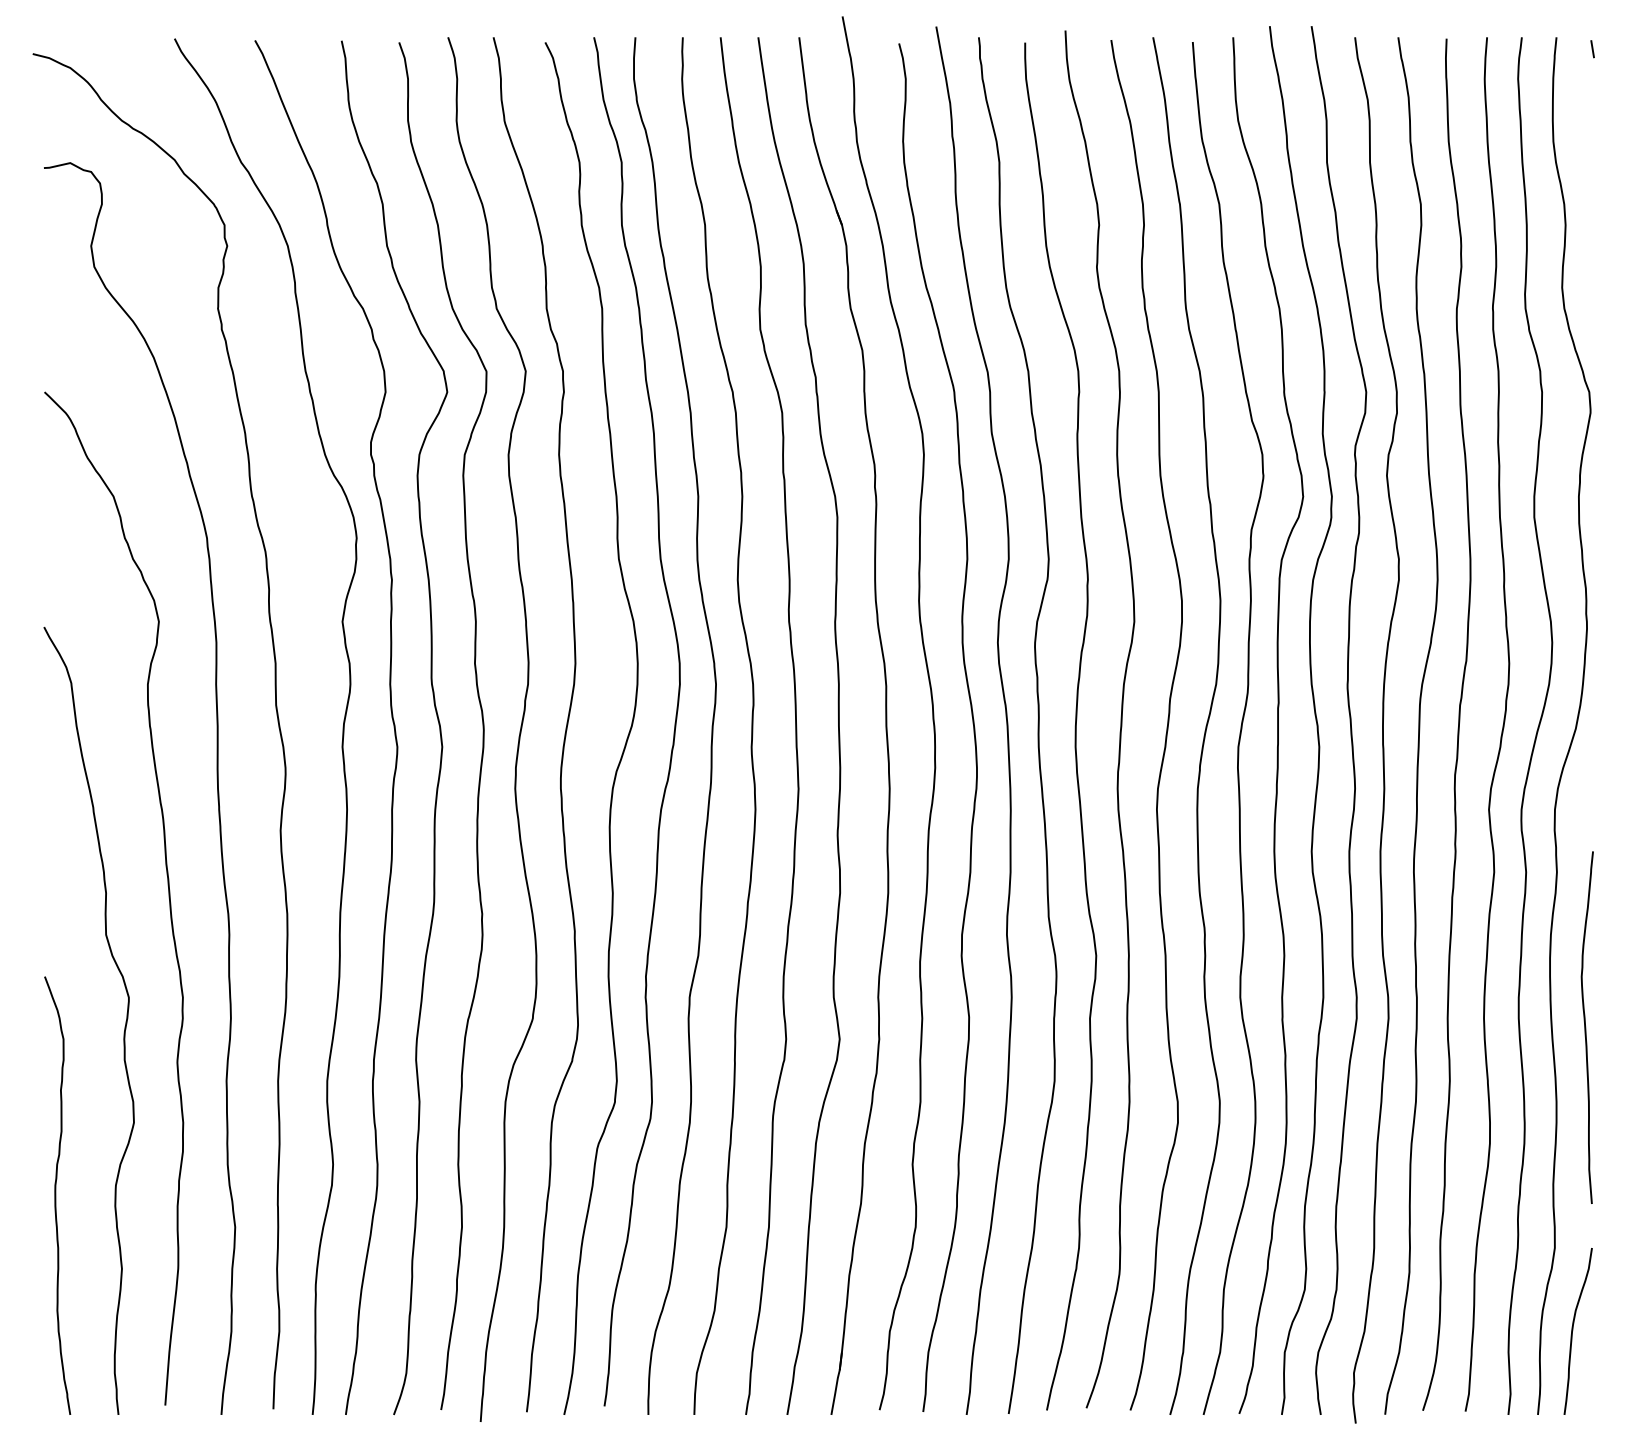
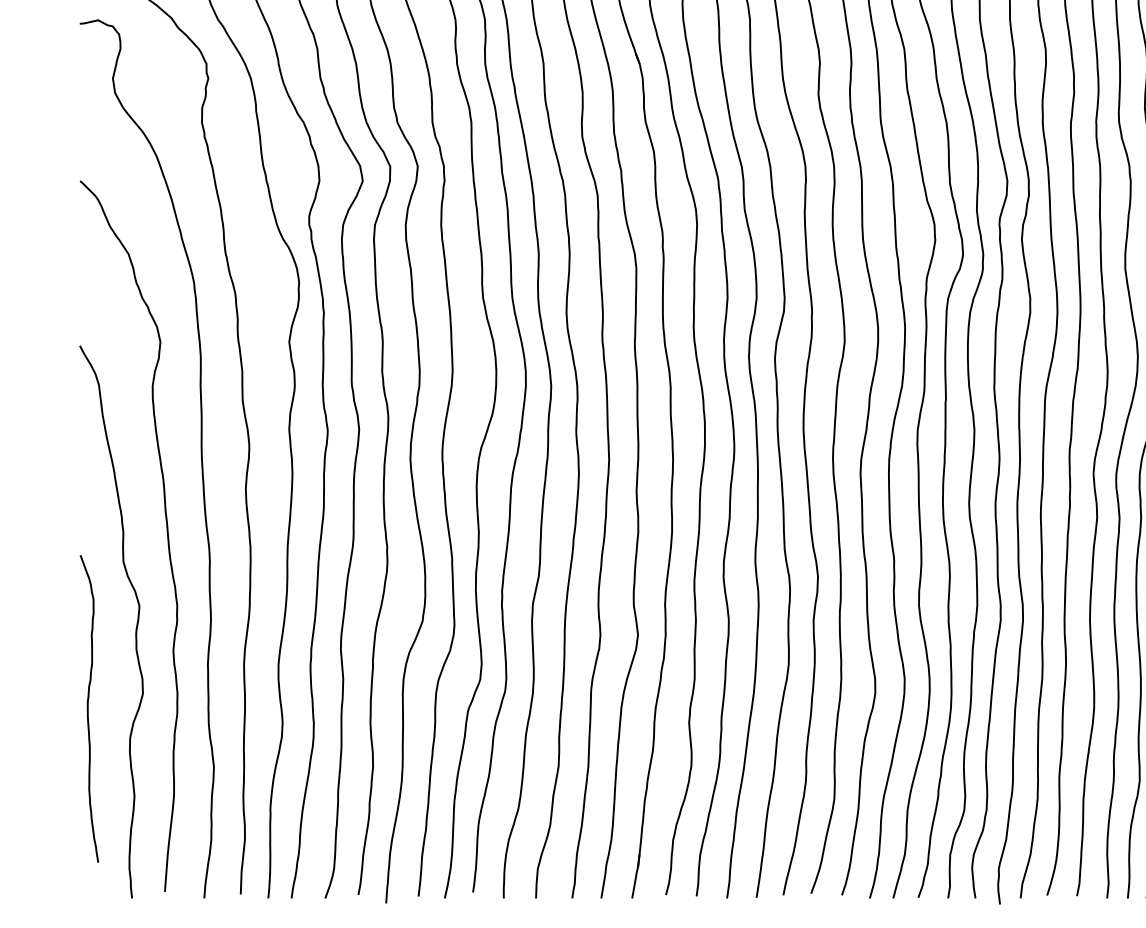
curve: (56, 1195) -> (88, 708), moved

